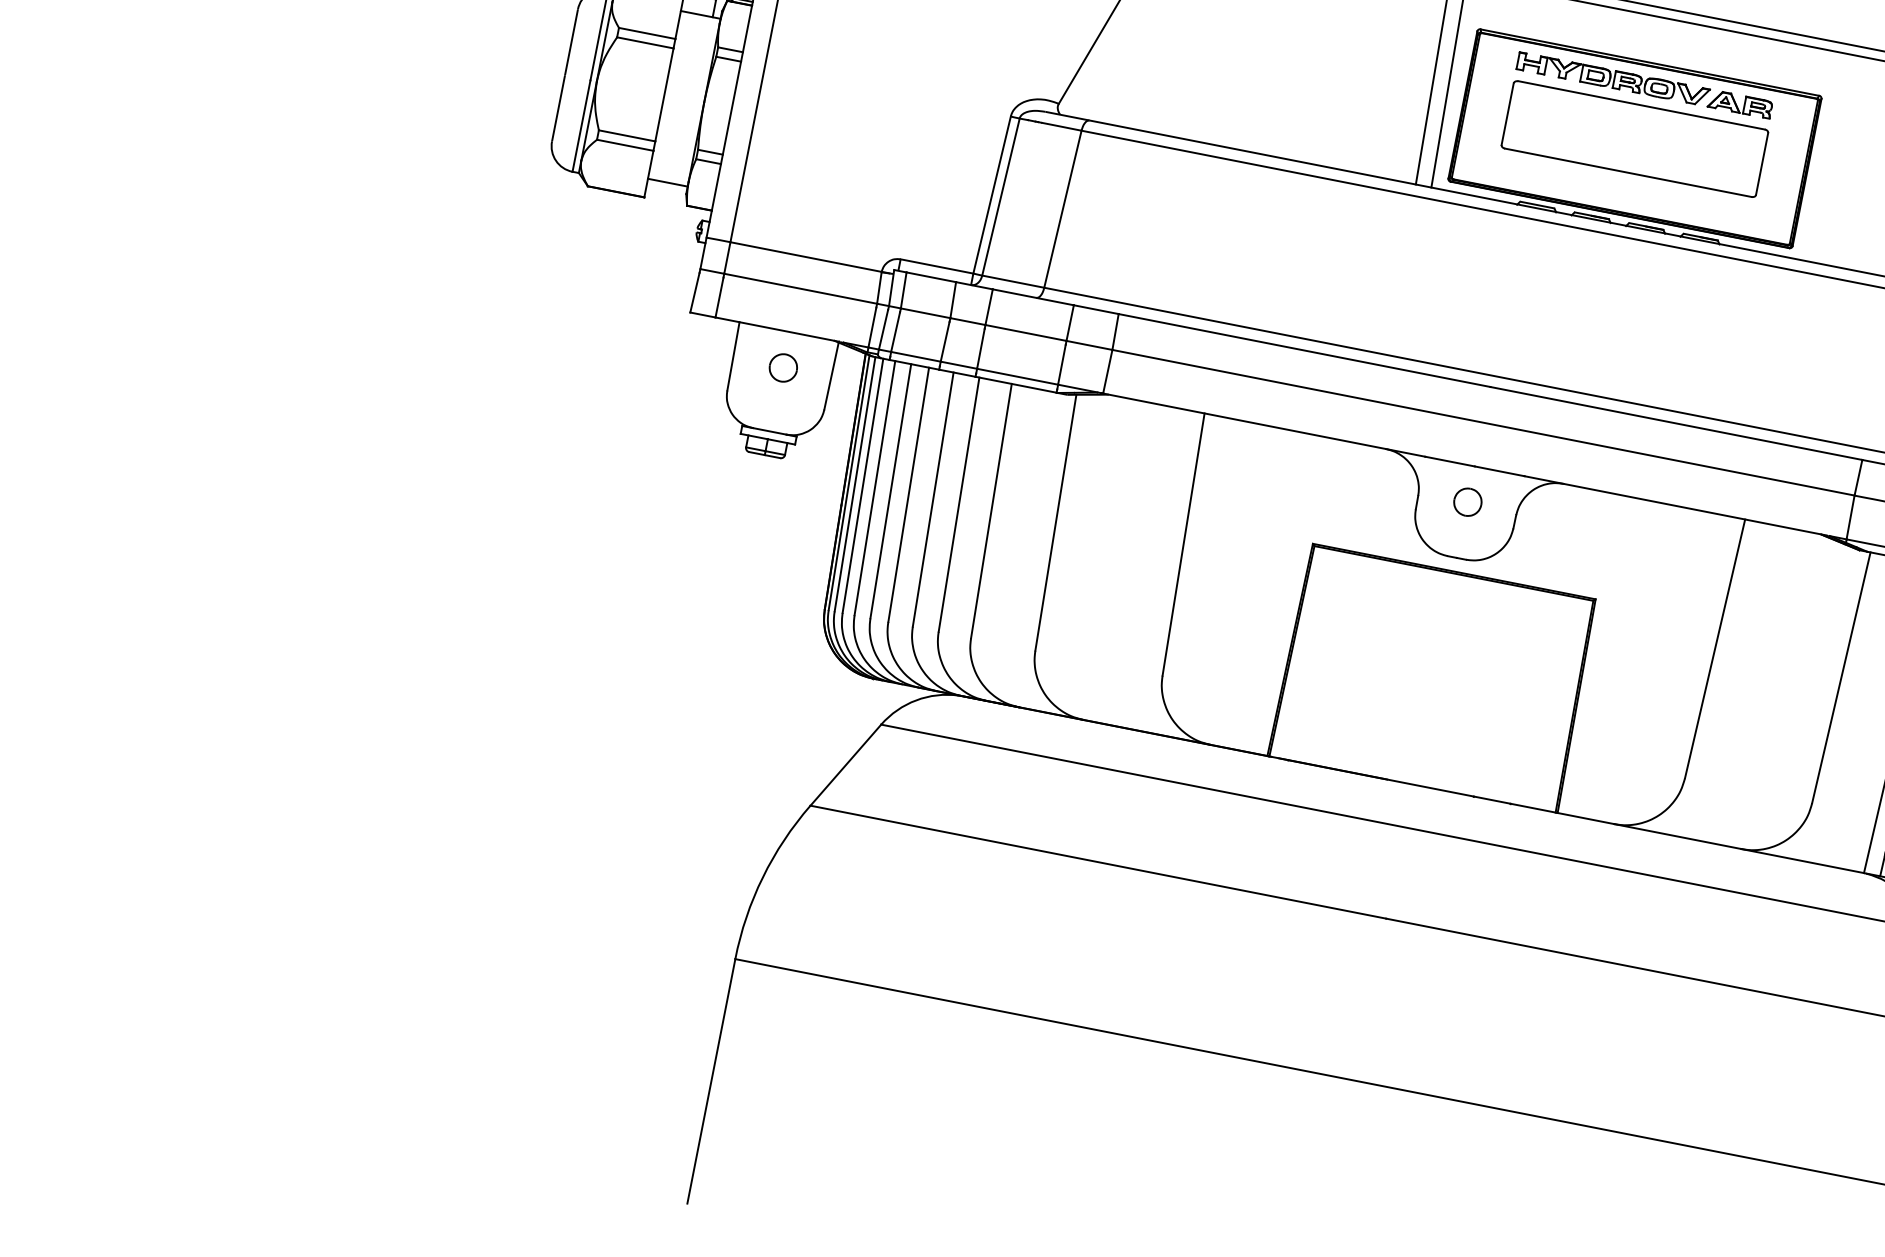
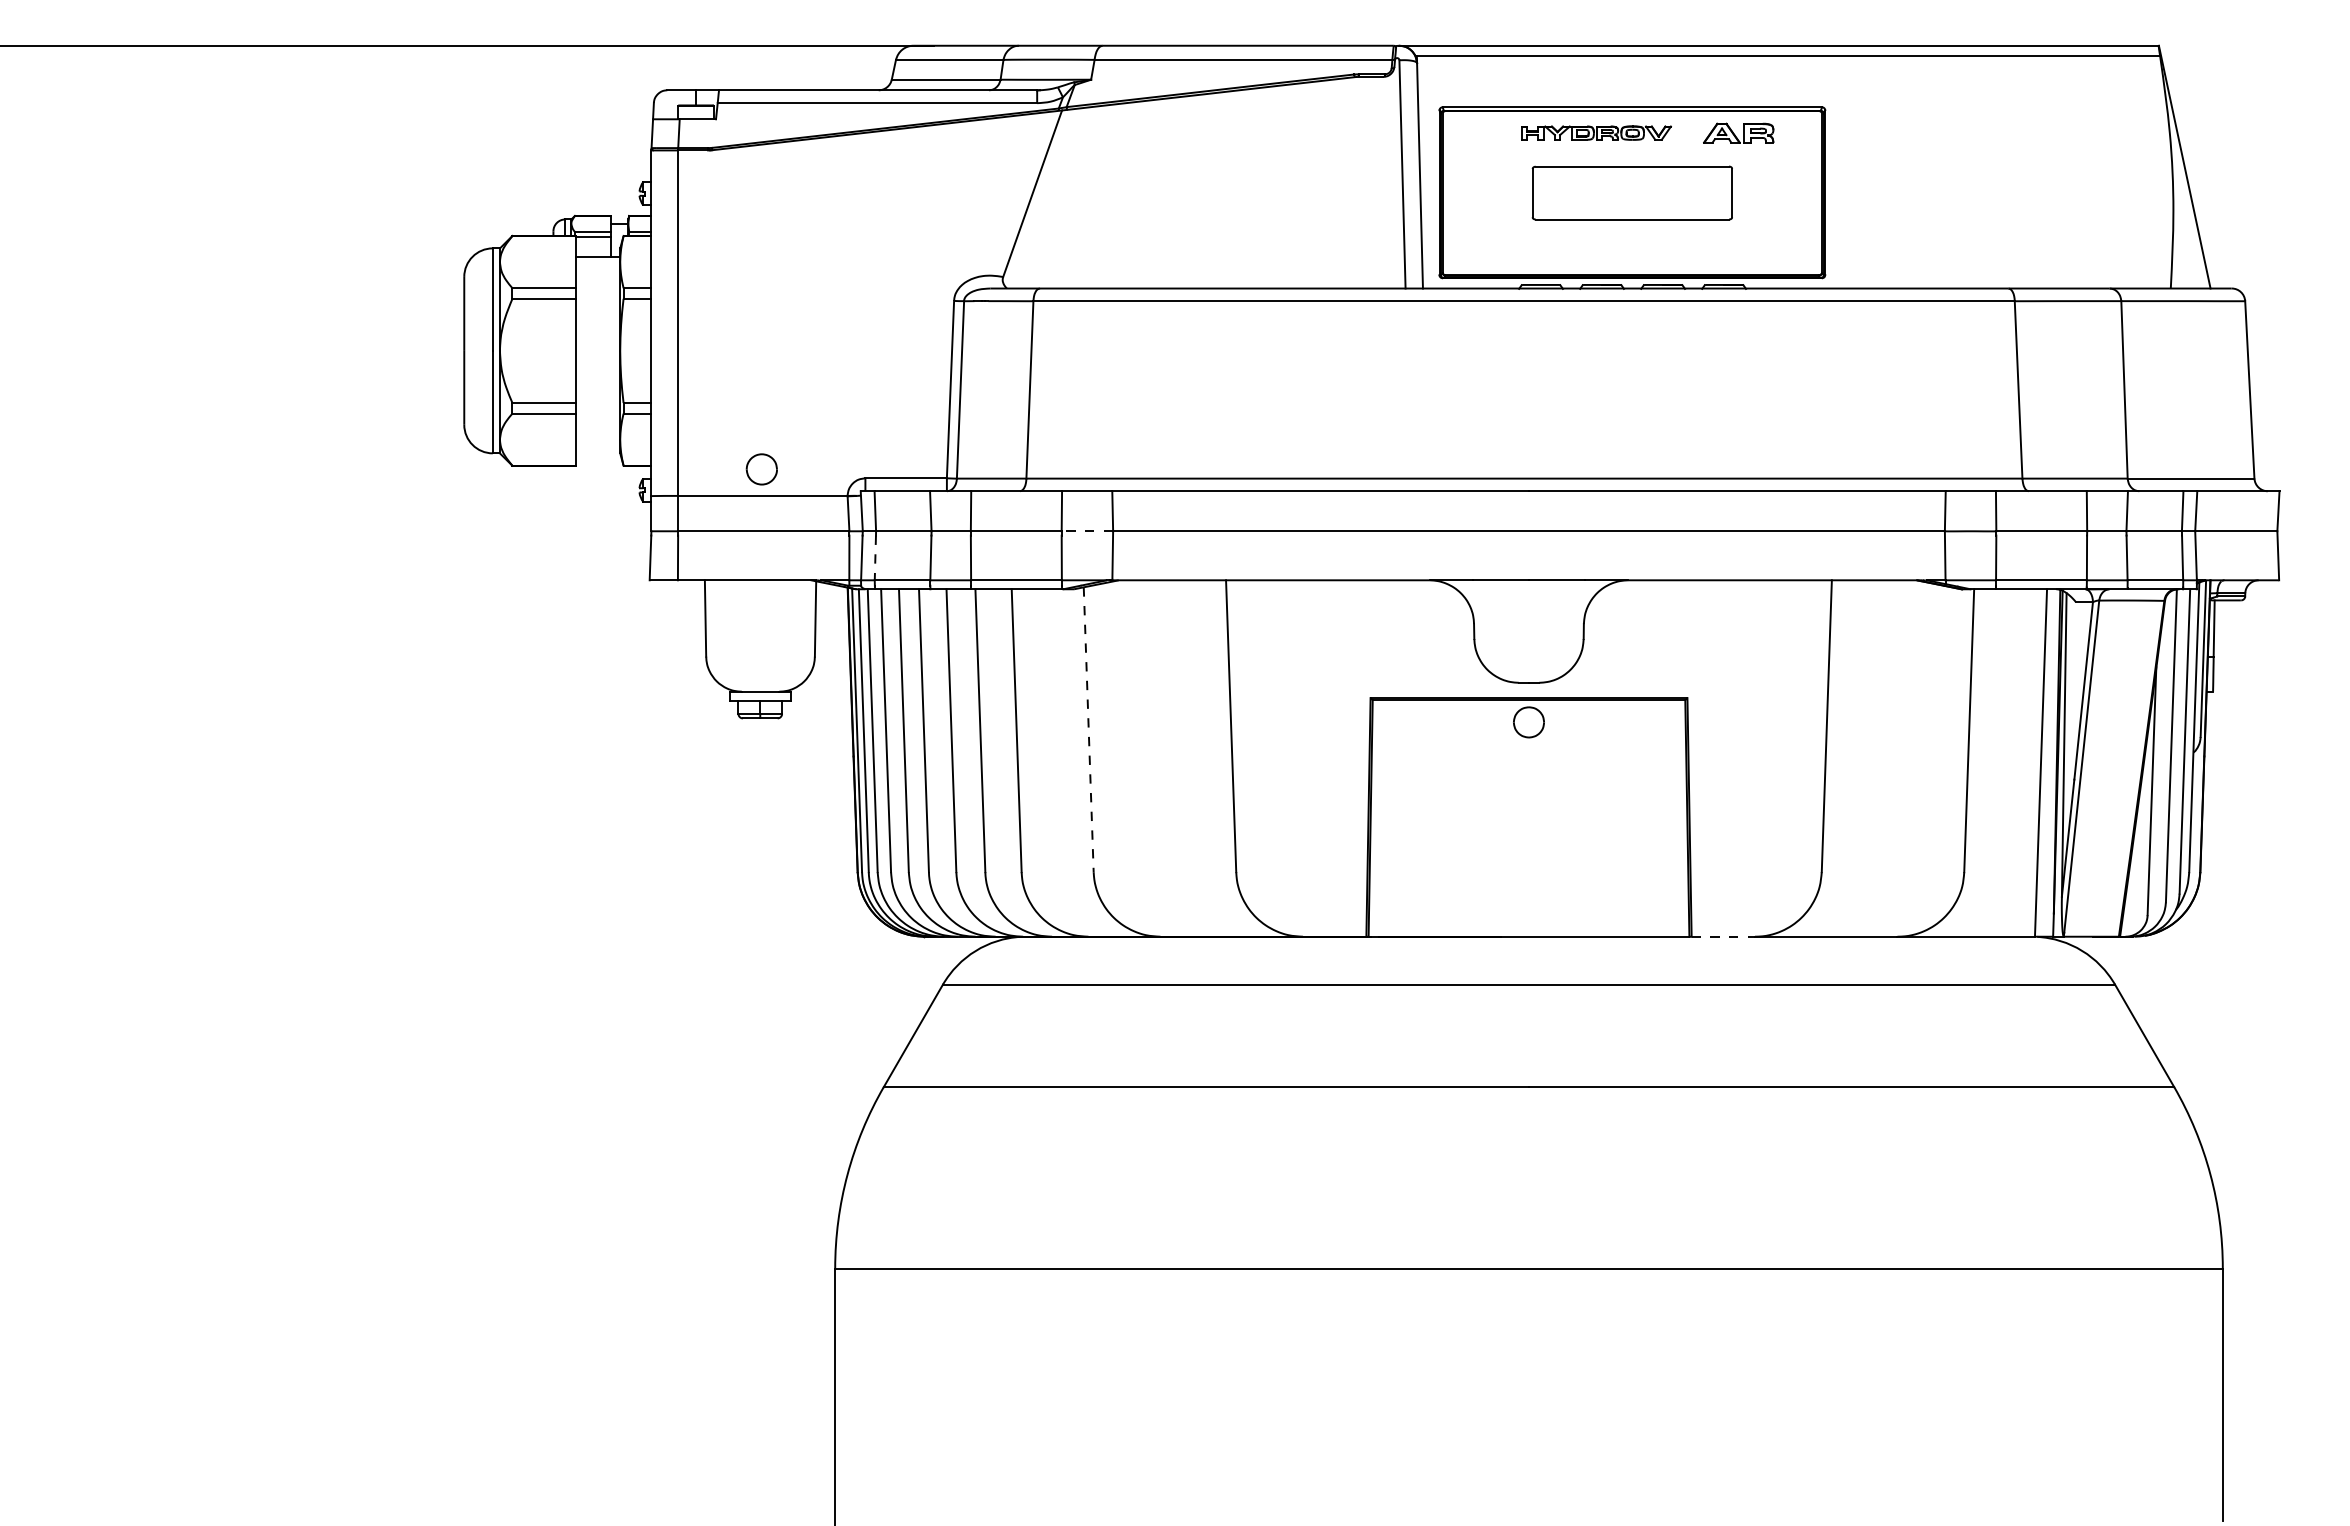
part: (1613, 78) -> (1596, 132), size x0.7
part: (1635, 138) -> (1632, 192), size x0.7
line: (667, 182) -> (597, 444), removed
line: (895, 332) -> (875, 558), solid -> dashed
line: (1089, 345) -> (1087, 531), solid -> dashed
part: (783, 367) -> (761, 469), moved
part: (1467, 502) -> (1528, 722), moved
line: (1055, 522) -> (1088, 729), solid -> dashed
line: (1586, 818) -> (1723, 936), solid -> dashed

